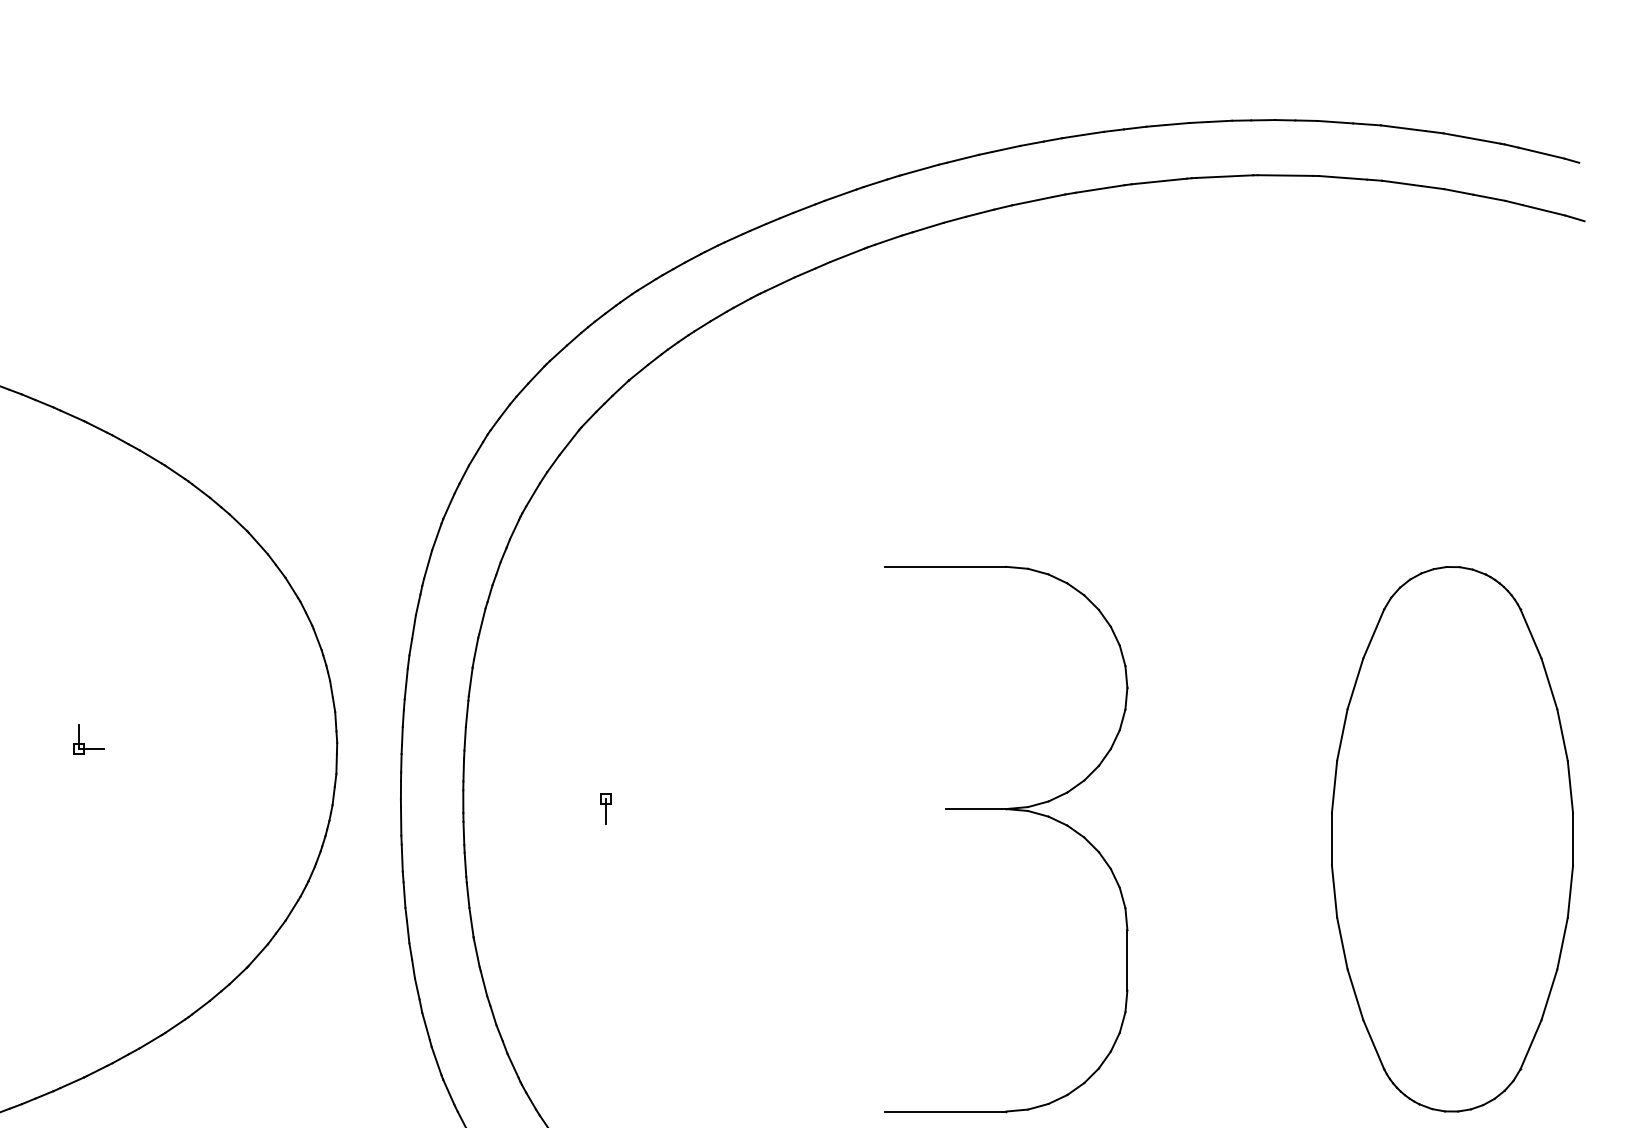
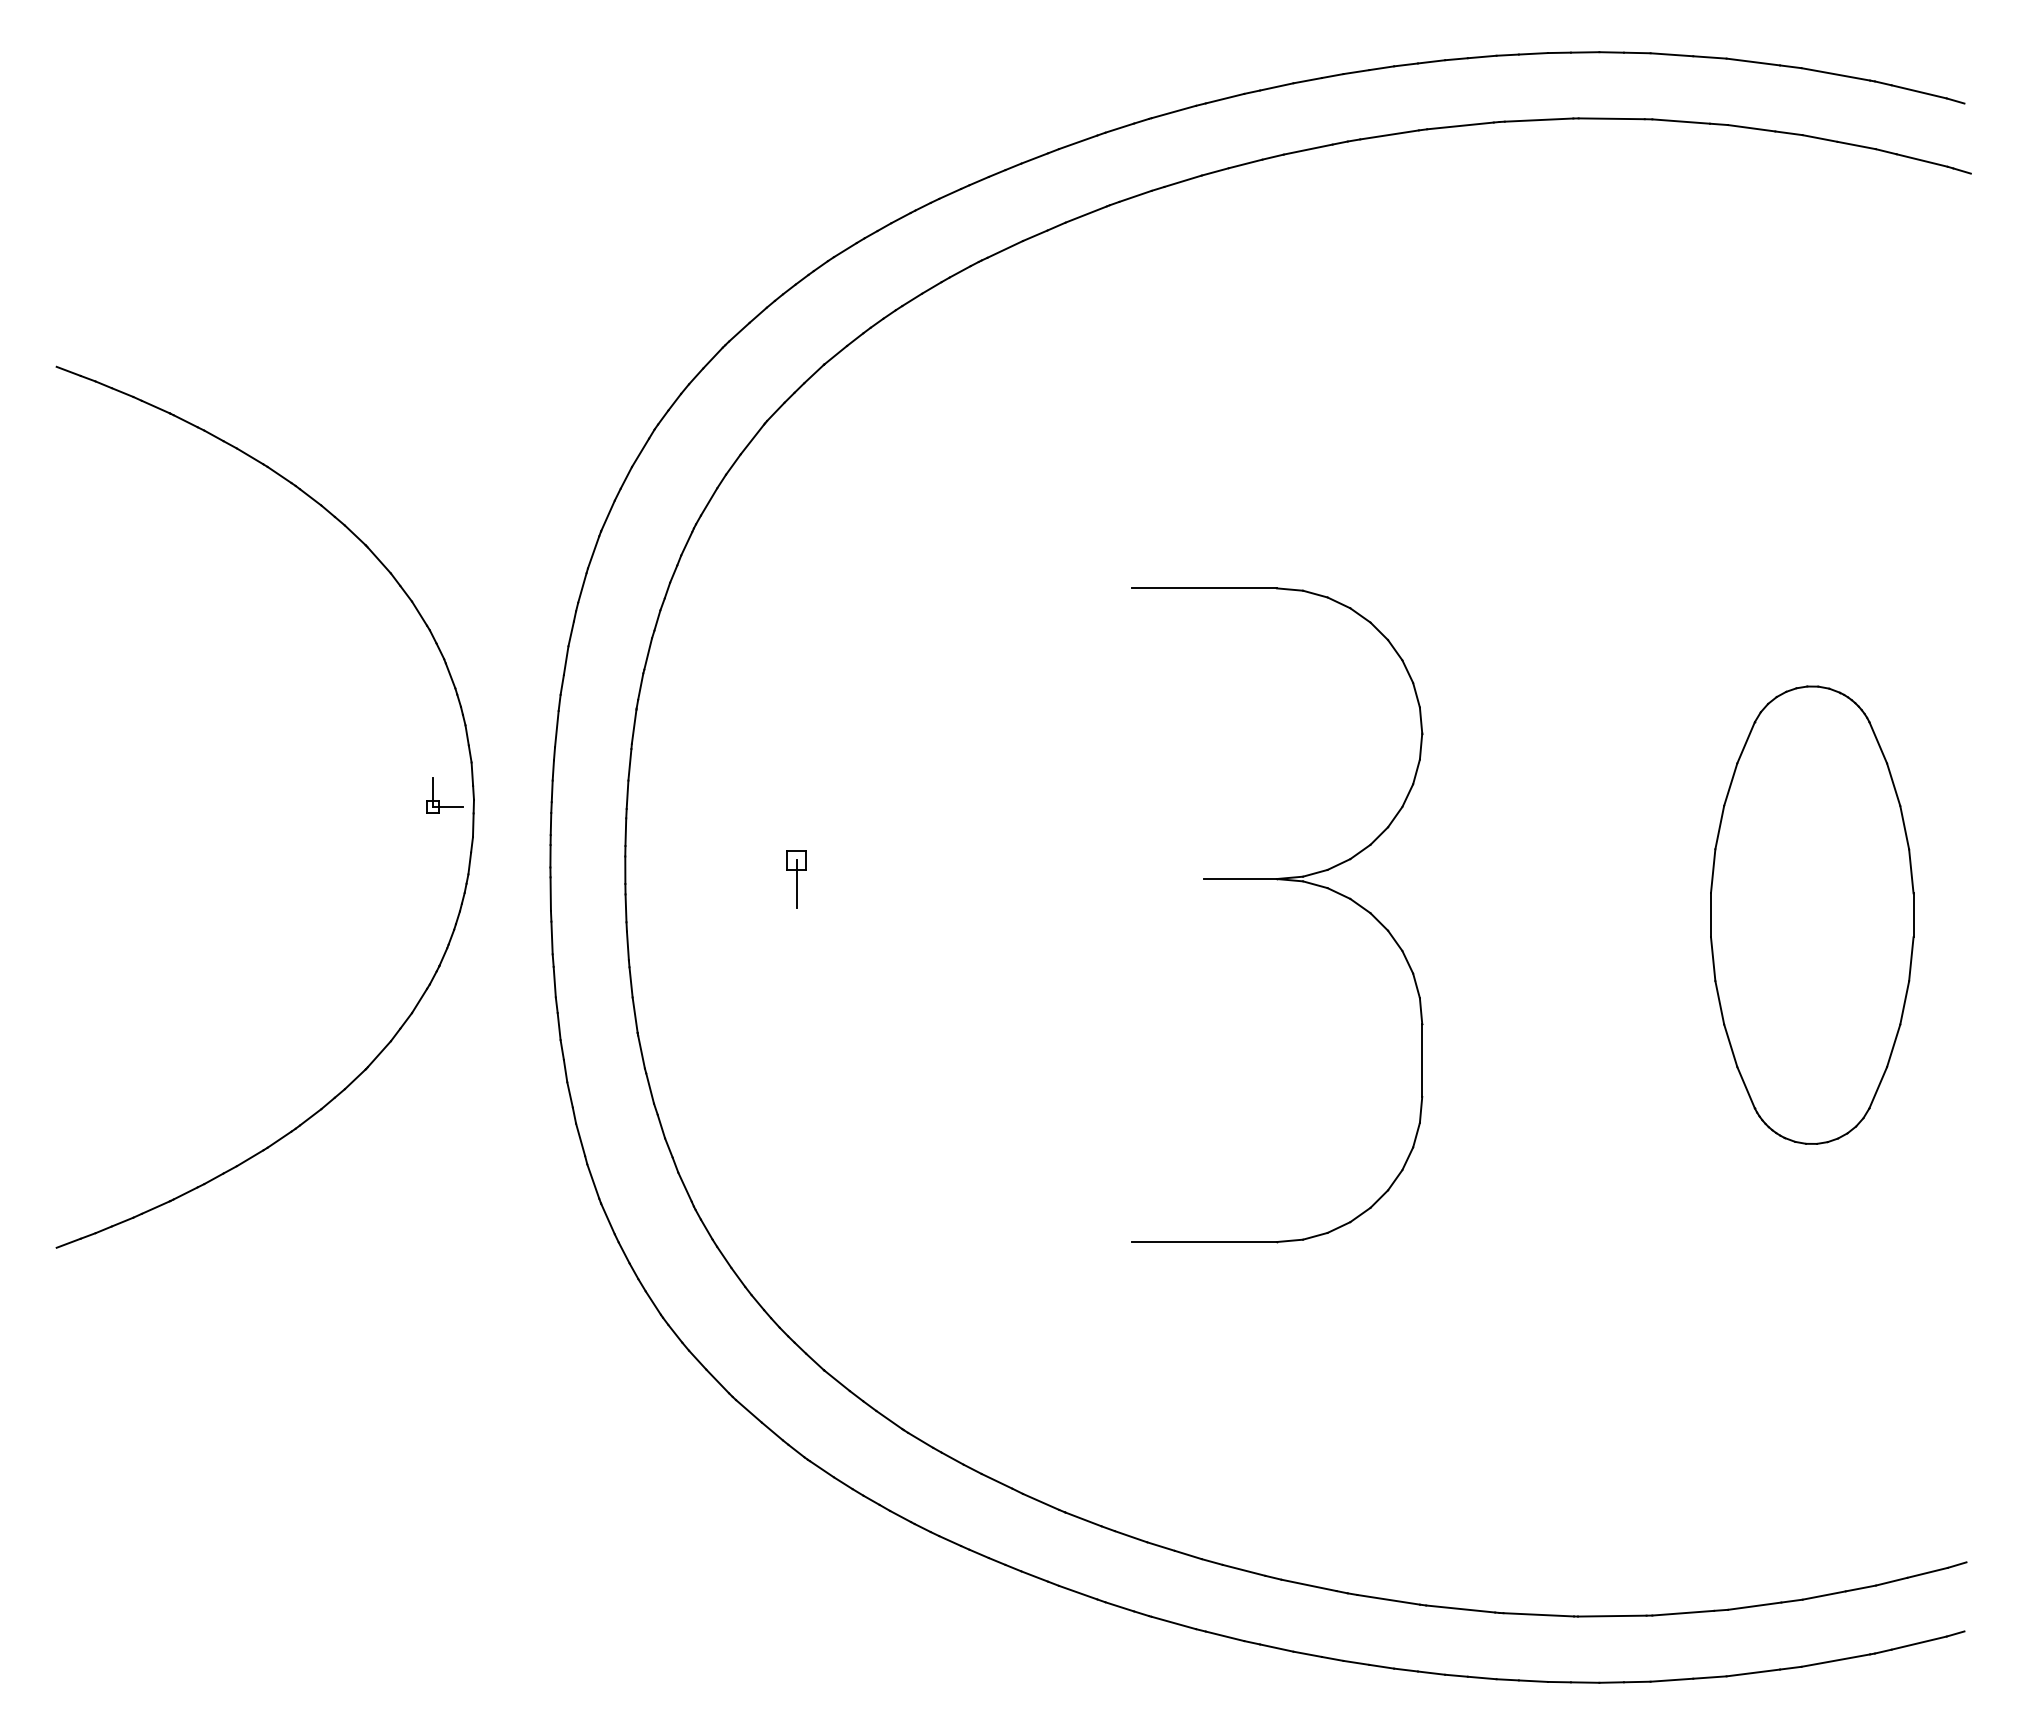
part: (84, 743) -> (439, 800), moved
part: (605, 809) -> (796, 879), size x1.6
part: (1451, 838) -> (1811, 914), size x0.7

